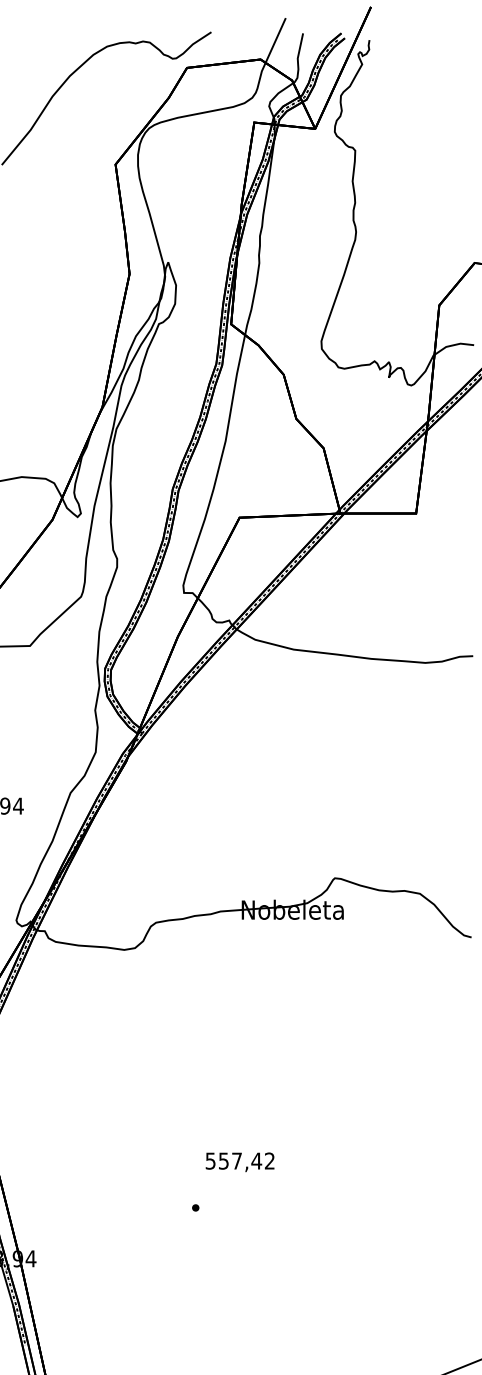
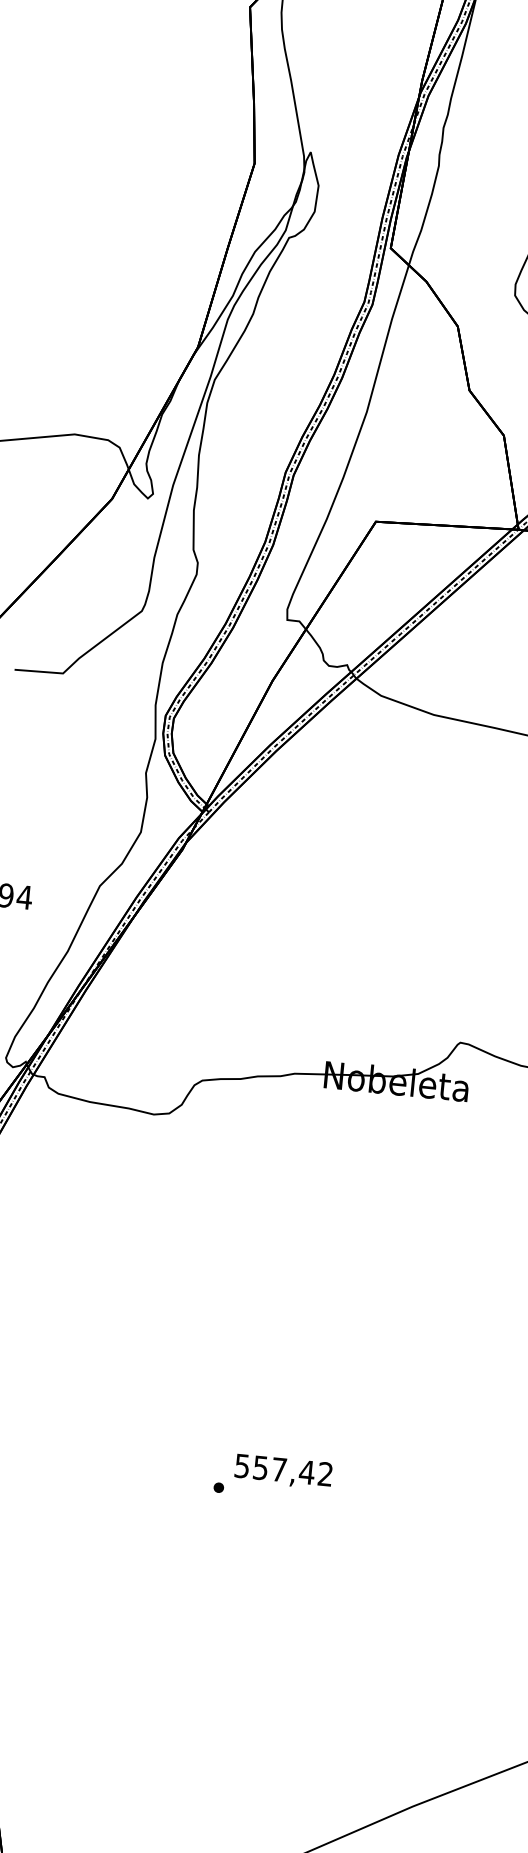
text: (239, 1162) -> (282, 1472), moved

